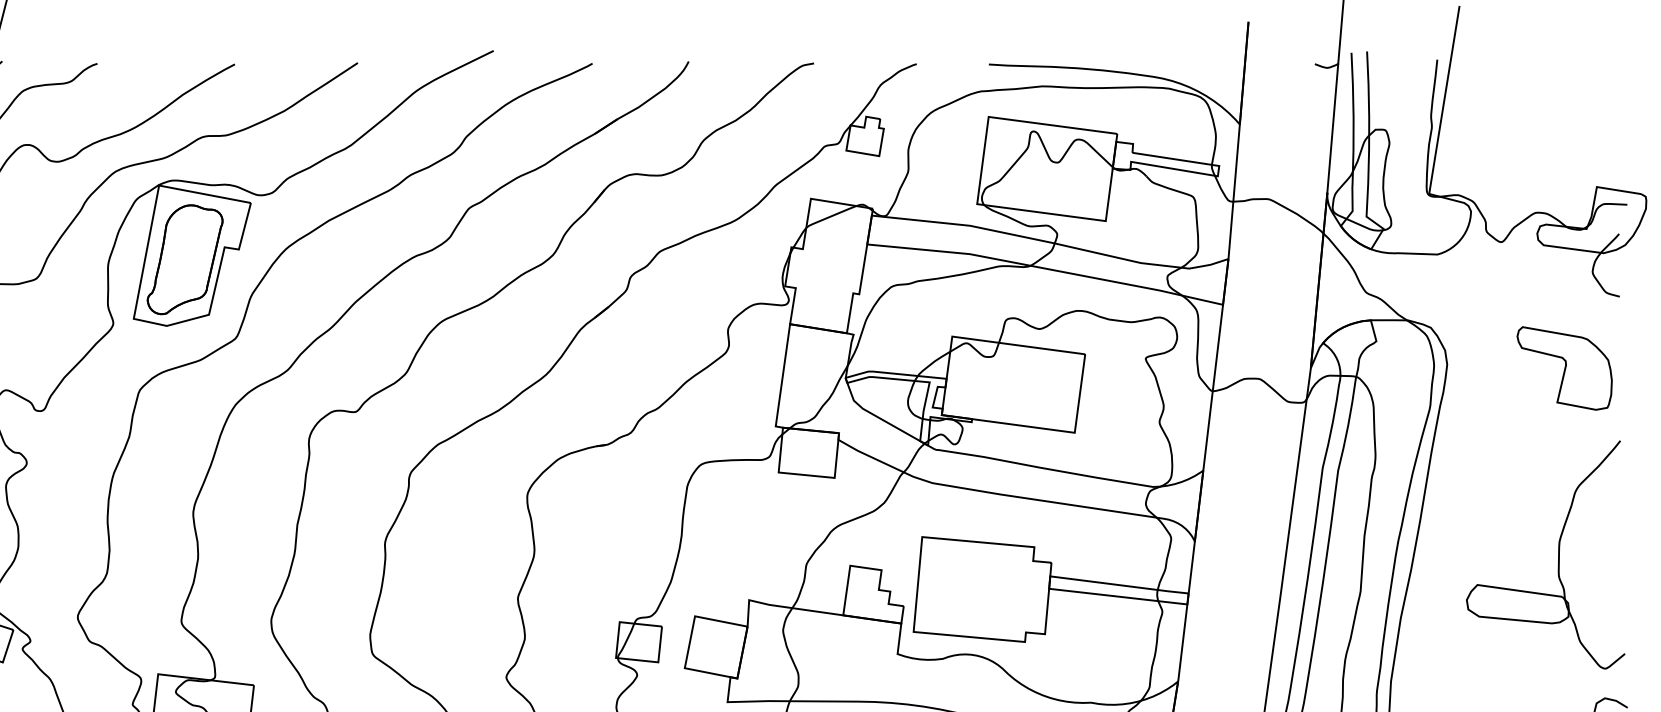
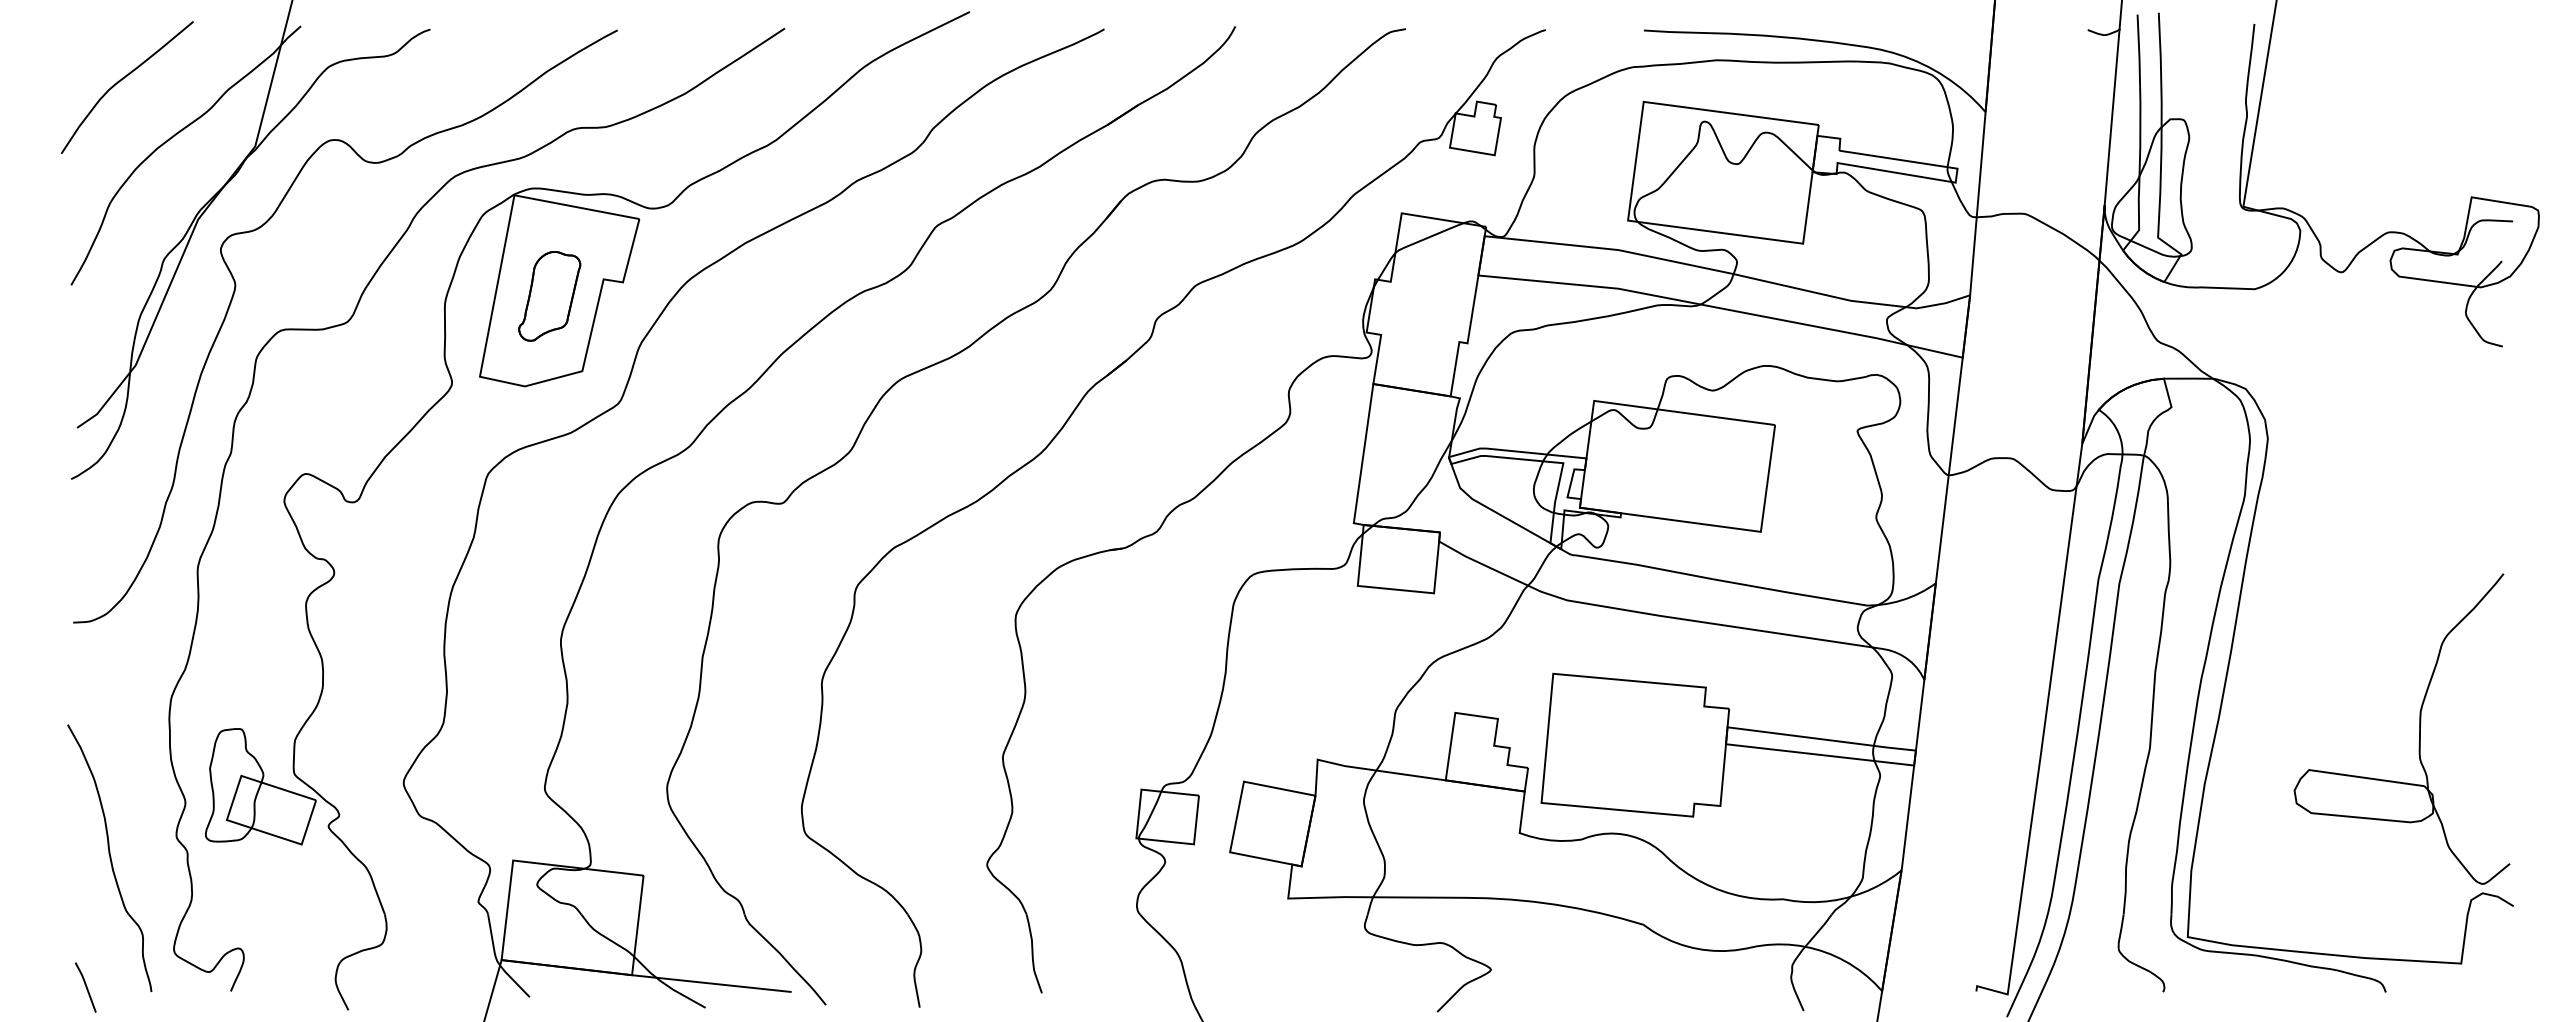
part: (184, 259) -> (549, 296), size x0.6
part: (1564, 368) -> (2427, 444), removed
part: (1558, 554) -> (2419, 728), moved

